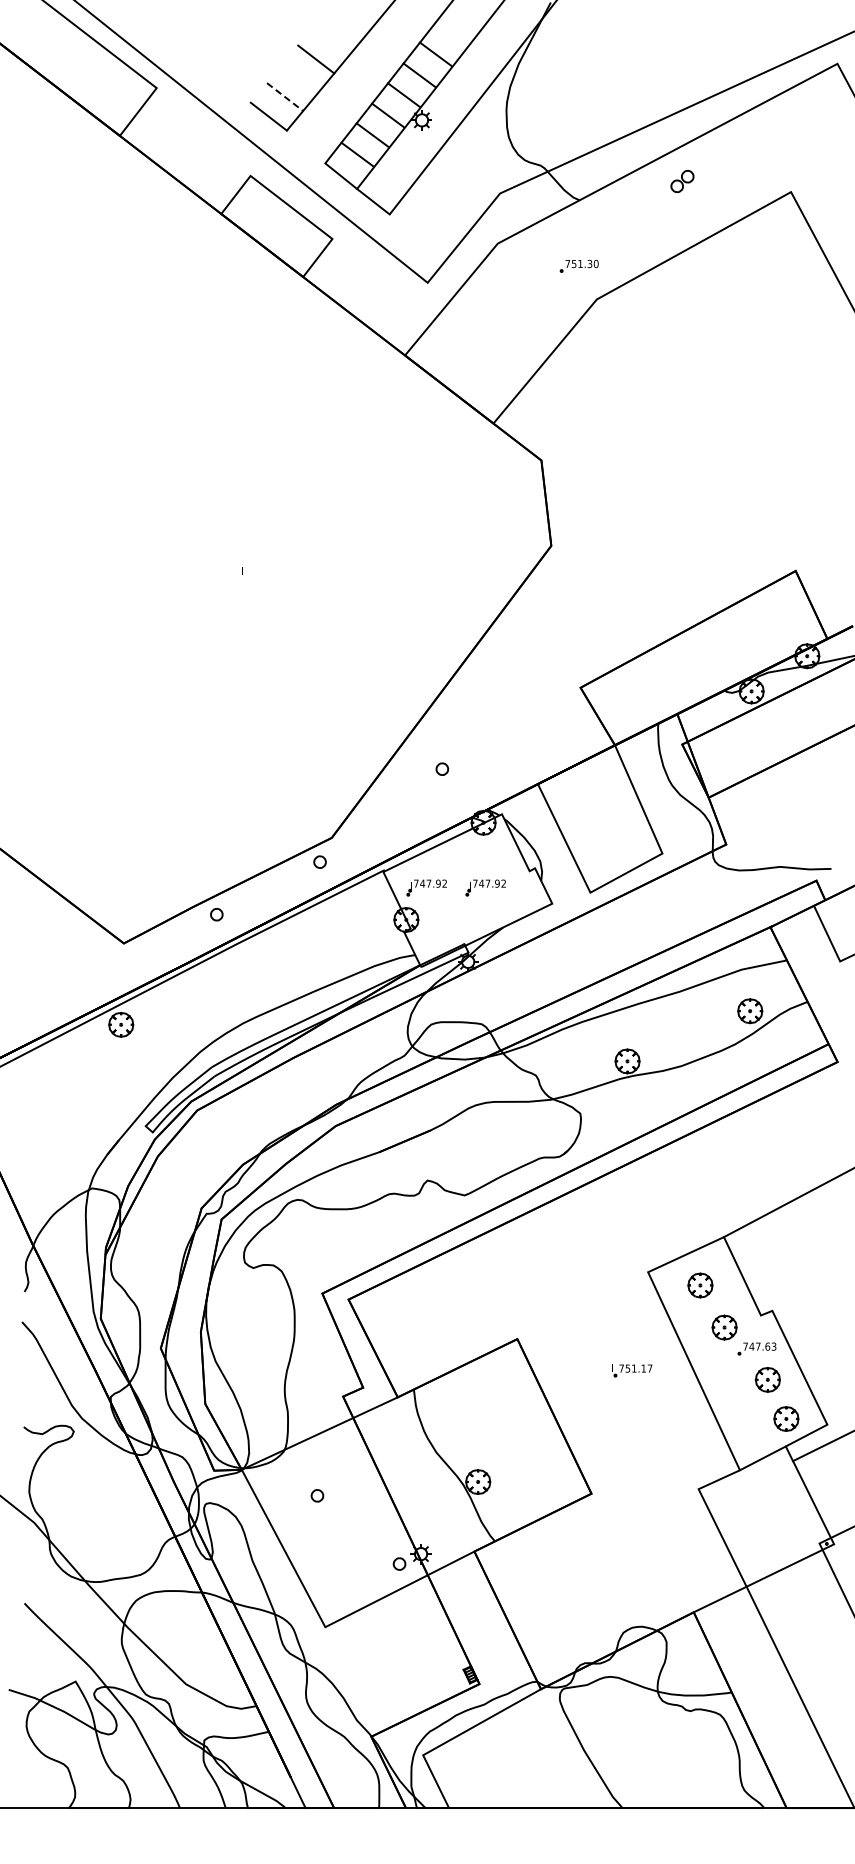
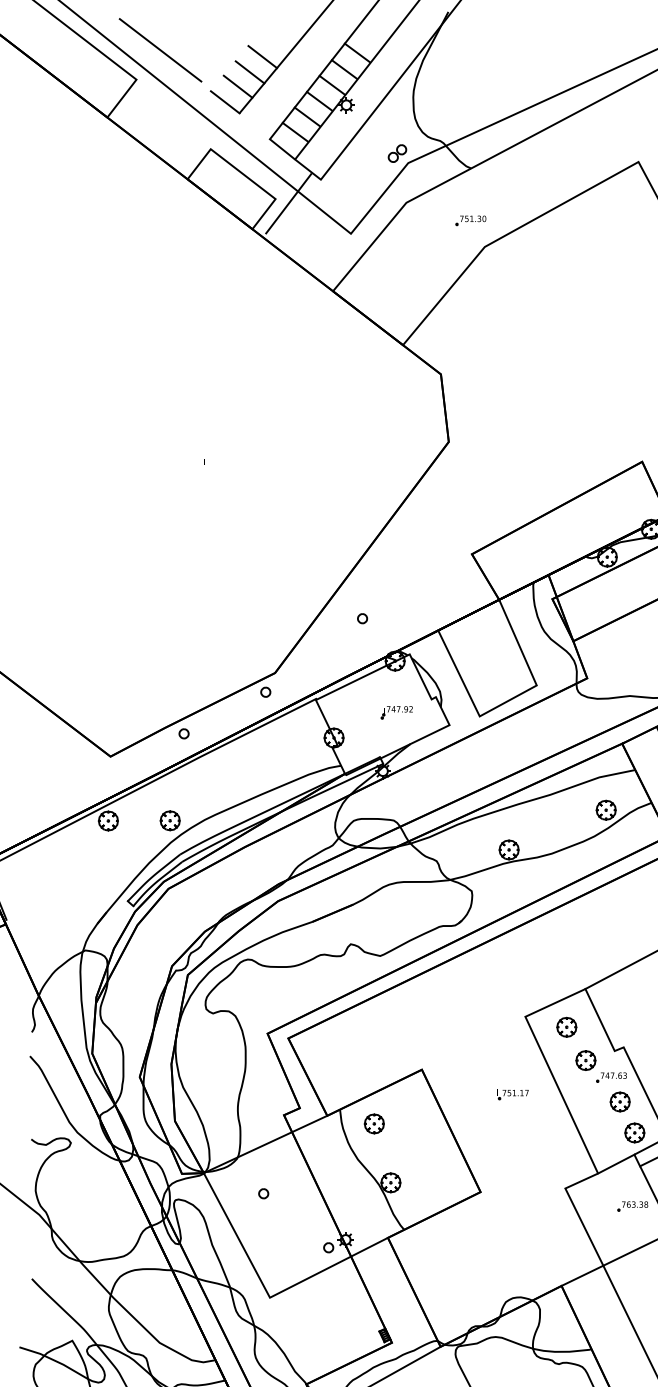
line: (186, 50) -> (160, 49), added
line: (300, 78) -> (250, 72), added
line: (285, 97) -> (238, 87), dashed -> solid
part: (682, 181) -> (397, 153), moved
line: (348, 244) -> (288, 203), added
part: (426, 887) -> (350, 712), removed
part: (199, 1024) -> (170, 820), added
part: (457, 1407) -> (374, 1123), added
part: (783, 1511) -> (632, 1206), added

